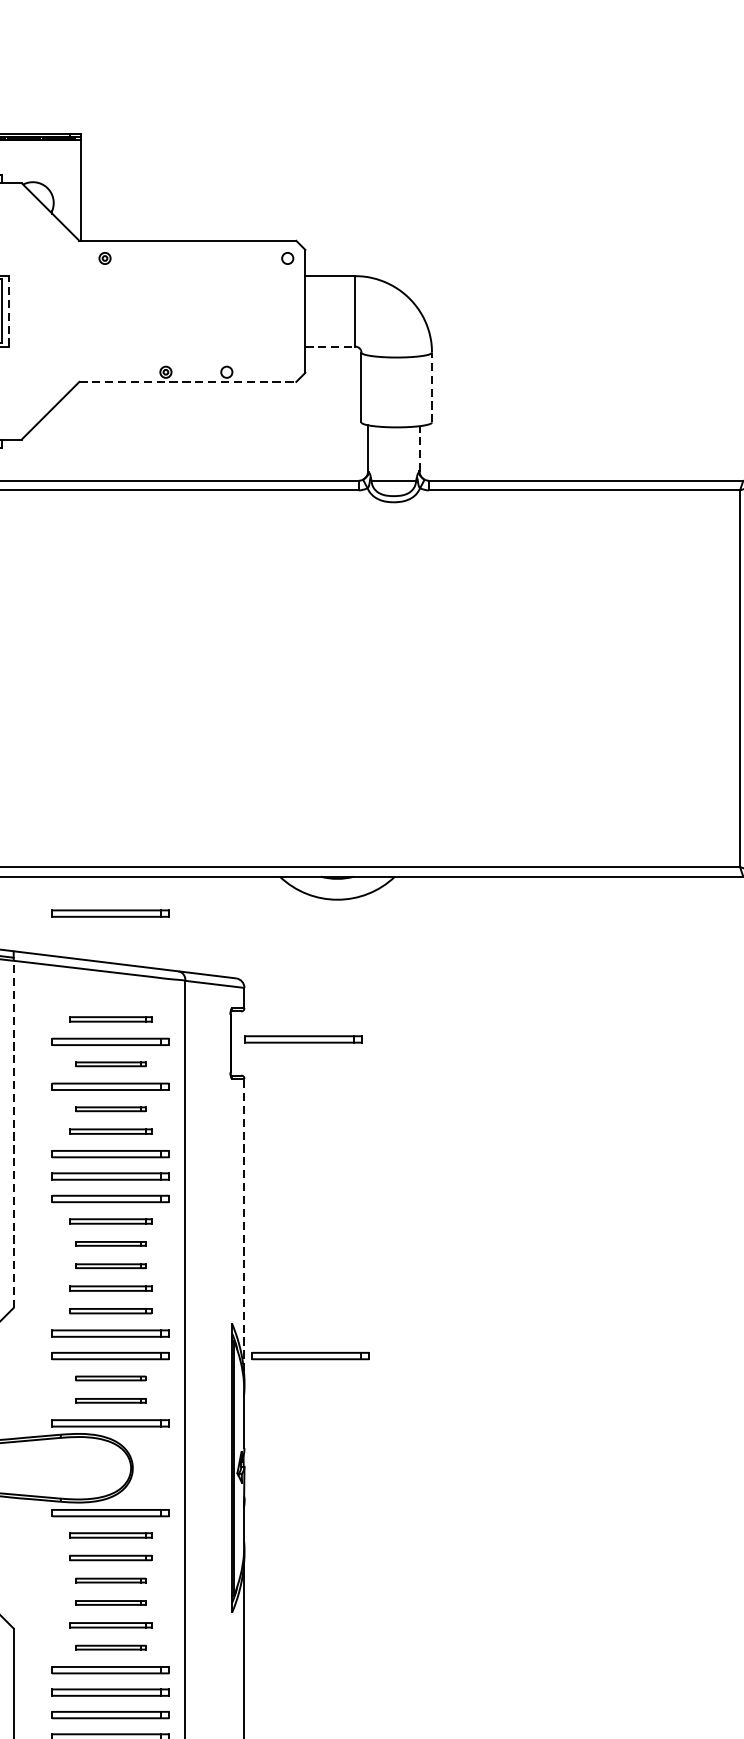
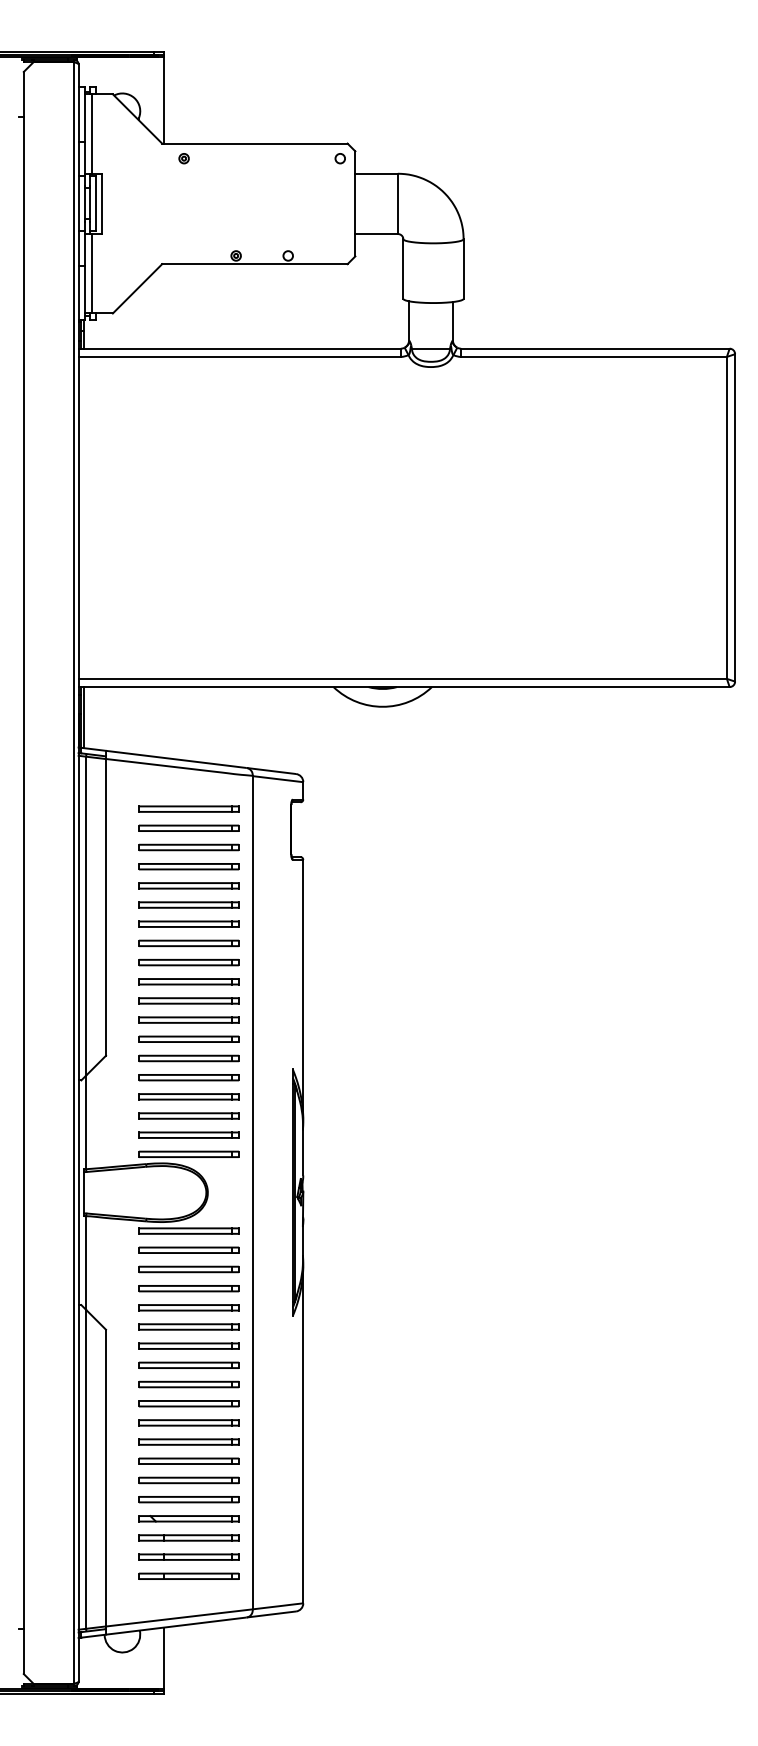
line: (8, 310) -> (101, 203), dashed -> solid
line: (331, 347) -> (377, 234), dashed -> solid
line: (187, 382) -> (254, 264), dashed -> solid
line: (431, 388) -> (463, 269), dashed -> solid
line: (419, 447) -> (452, 320), dashed -> solid
part: (110, 913) -> (188, 718), removed
part: (110, 1018) -> (188, 808), size x1.43
part: (303, 1038) -> (353, 825), removed
part: (110, 1064) -> (188, 847), size x1.67
part: (110, 1108) -> (188, 885), size x1.67
part: (110, 1131) -> (188, 904), size x1.43
line: (14, 1133) -> (106, 906), dashed -> solid
part: (110, 1221) -> (188, 981), size x1.43
line: (244, 1231) -> (303, 990), dashed -> solid
part: (110, 1243) -> (188, 1000), size x1.67
part: (110, 1265) -> (188, 1019), size x1.67
part: (110, 1287) -> (188, 1038), size x1.43
part: (110, 1311) -> (188, 1058), size x1.43
part: (310, 1355) -> (359, 1096), removed
part: (110, 1377) -> (188, 1115), size x1.67
part: (110, 1400) -> (188, 1134), size x1.67
part: (110, 1534) -> (188, 1249), size x1.43
part: (110, 1558) -> (188, 1269), size x1.43
part: (110, 1580) -> (188, 1288), size x1.67
part: (110, 1602) -> (188, 1307), size x1.67
part: (110, 1624) -> (188, 1326), size x1.43
part: (110, 1646) -> (188, 1345), size x1.67

